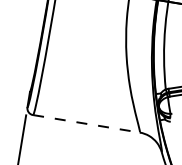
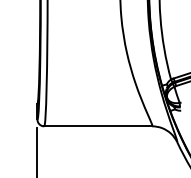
line: (86, 124) -> (98, 126), dashed -> solid

